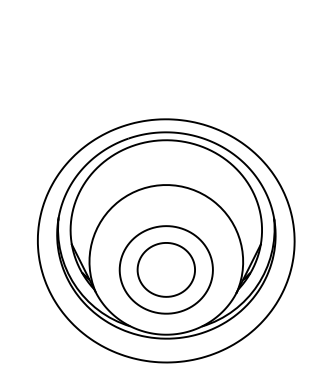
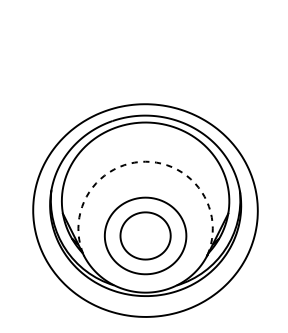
arc: (166, 185) -> (145, 162), solid -> dashed

